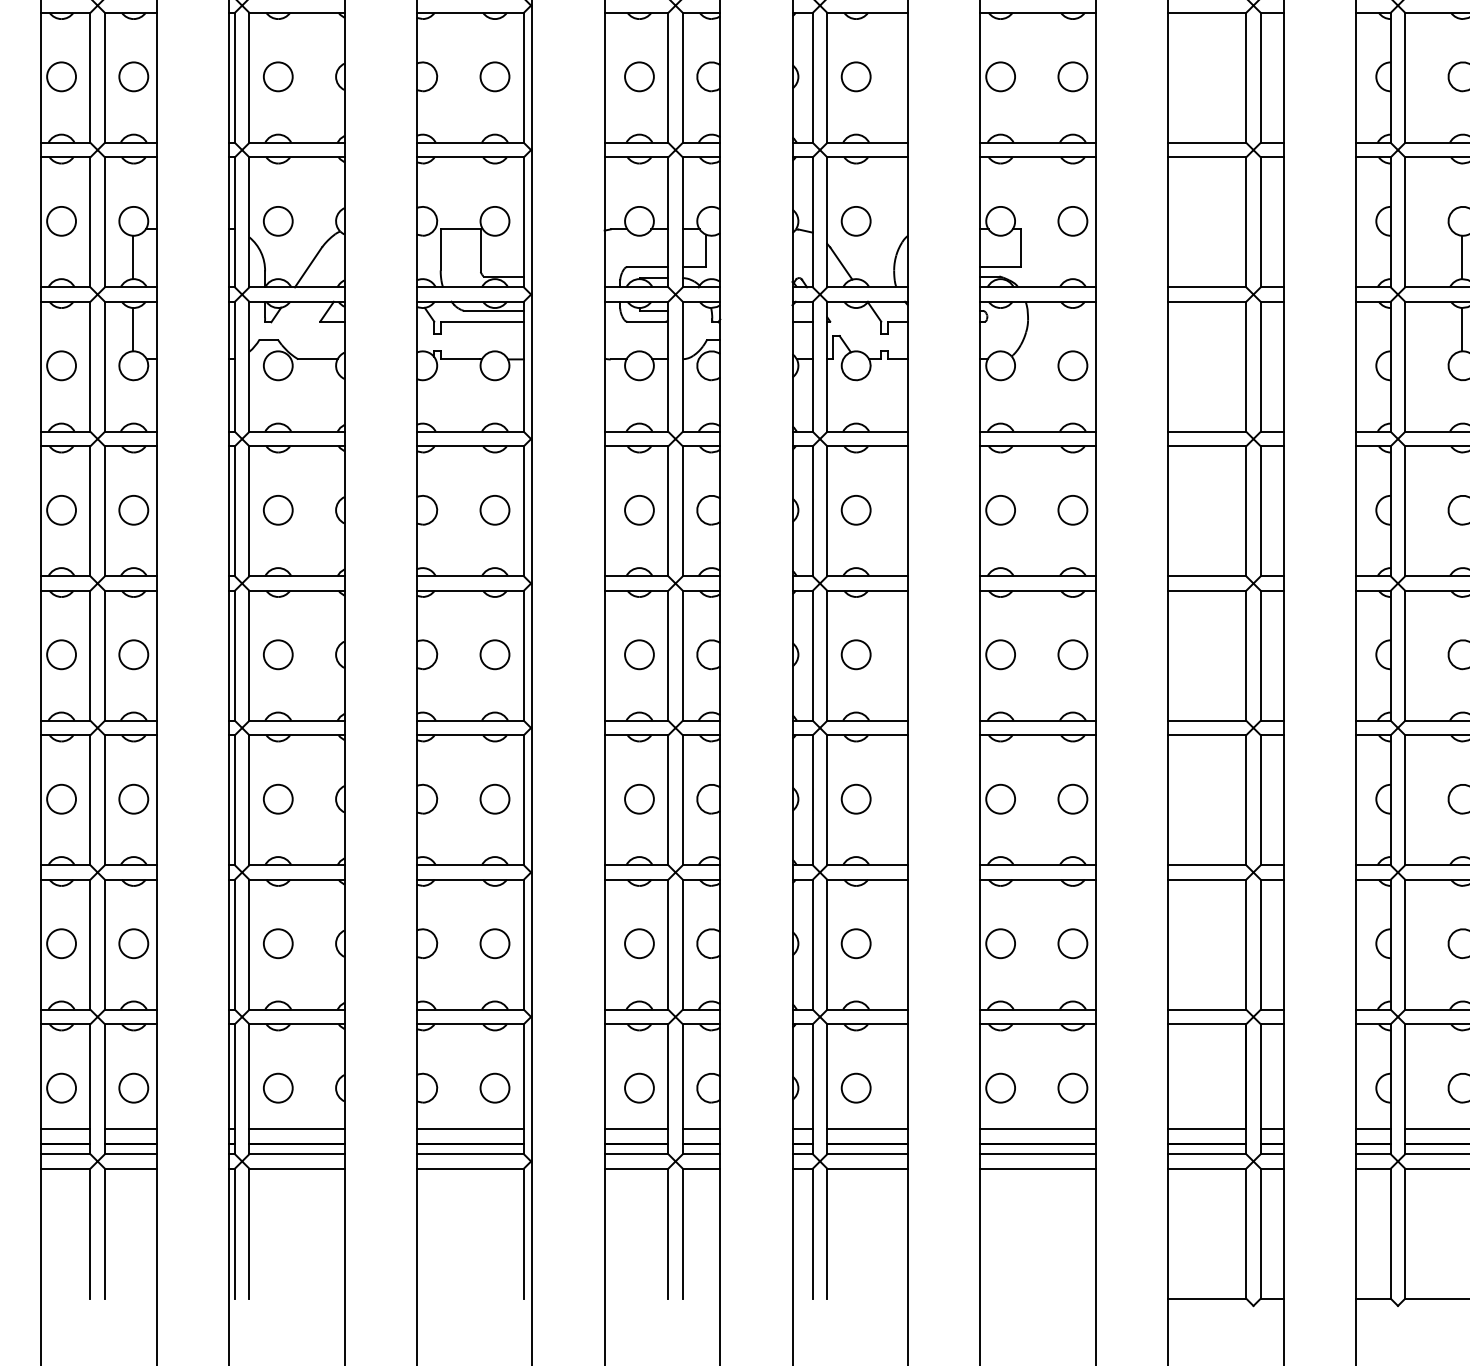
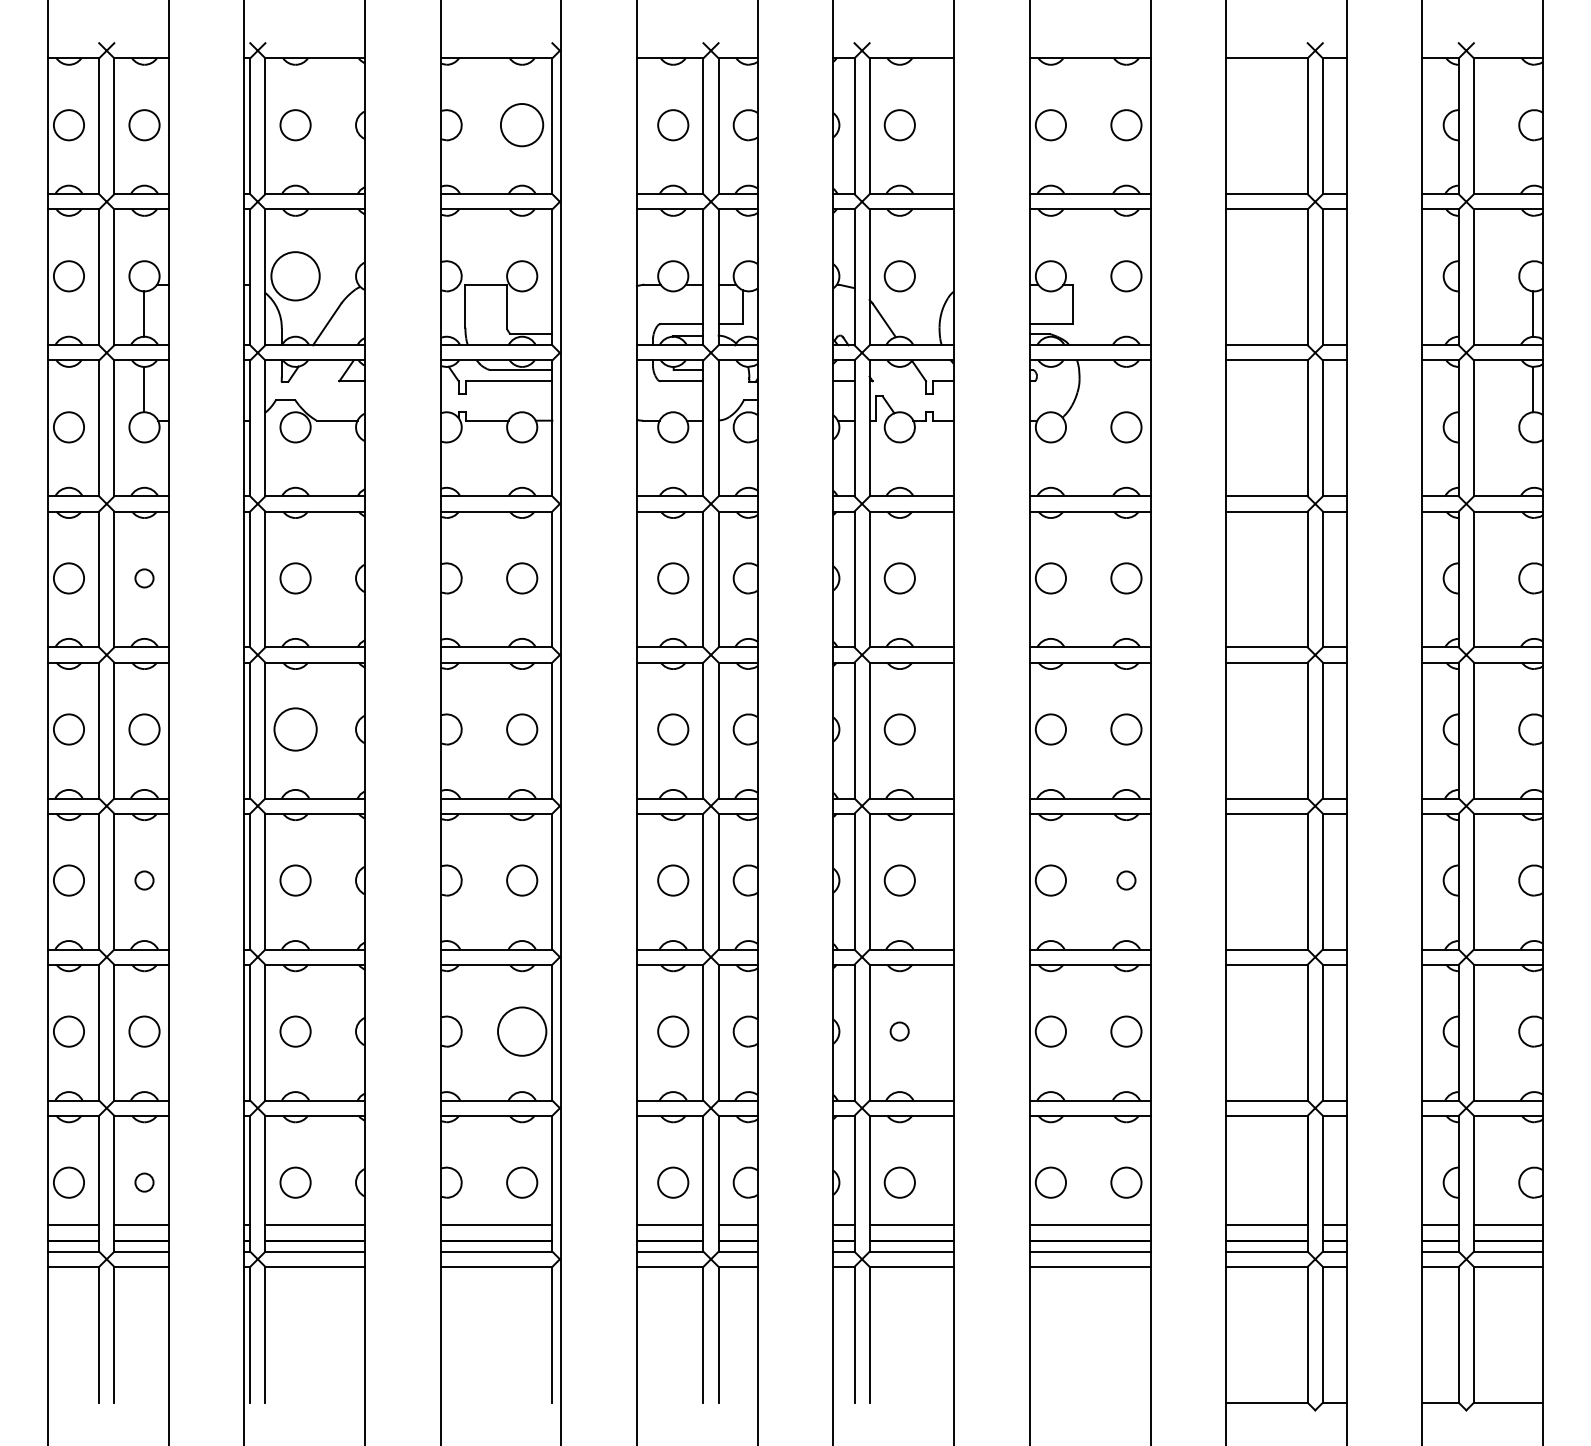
circle: (495, 77) -> (522, 125), size x1.4
circle: (278, 221) -> (295, 276), size x1.6
circle: (133, 510) -> (144, 578), size x0.6
circle: (278, 654) -> (295, 729), size x1.4
circle: (133, 799) -> (144, 880), size x0.6
circle: (1072, 799) -> (1126, 880), size x0.6
circle: (495, 943) -> (522, 1031), size x1.6
circle: (855, 943) -> (899, 1031), size x0.6
circle: (133, 1088) -> (144, 1182), size x0.6

